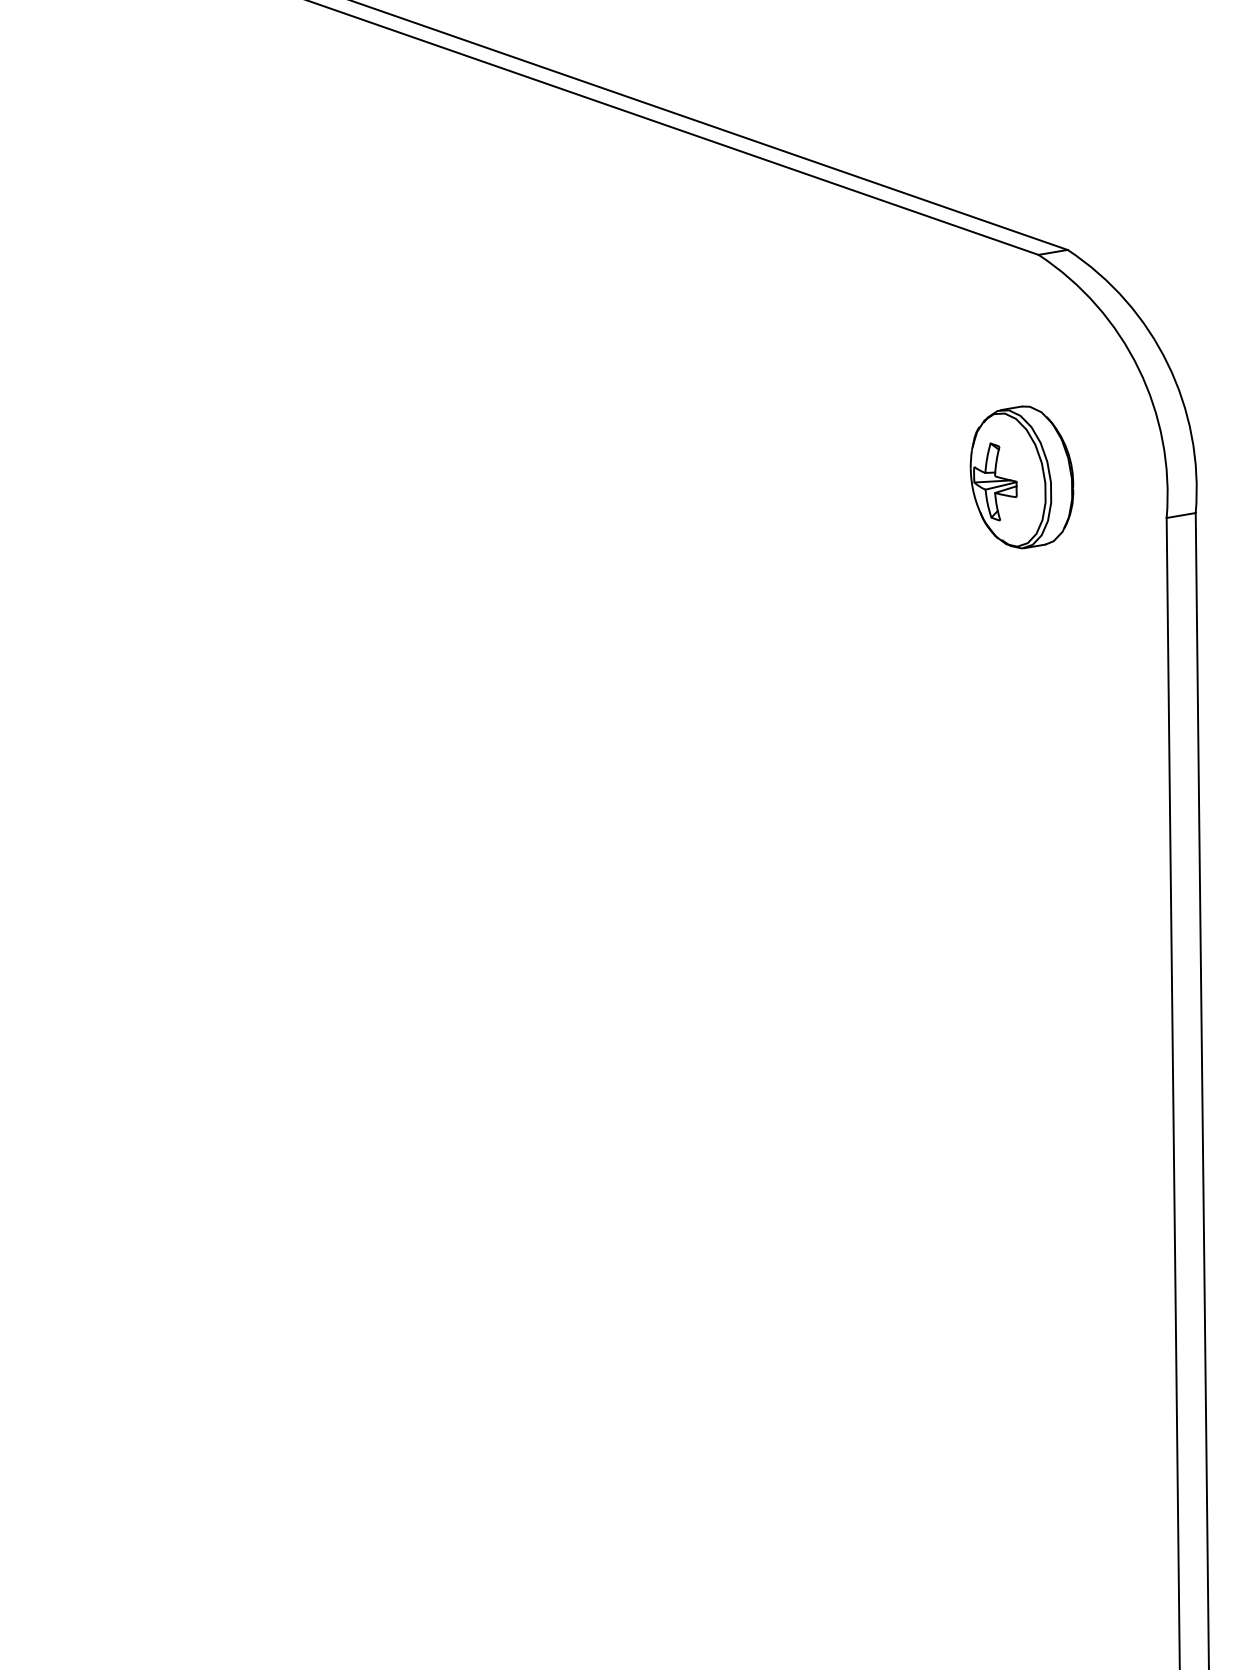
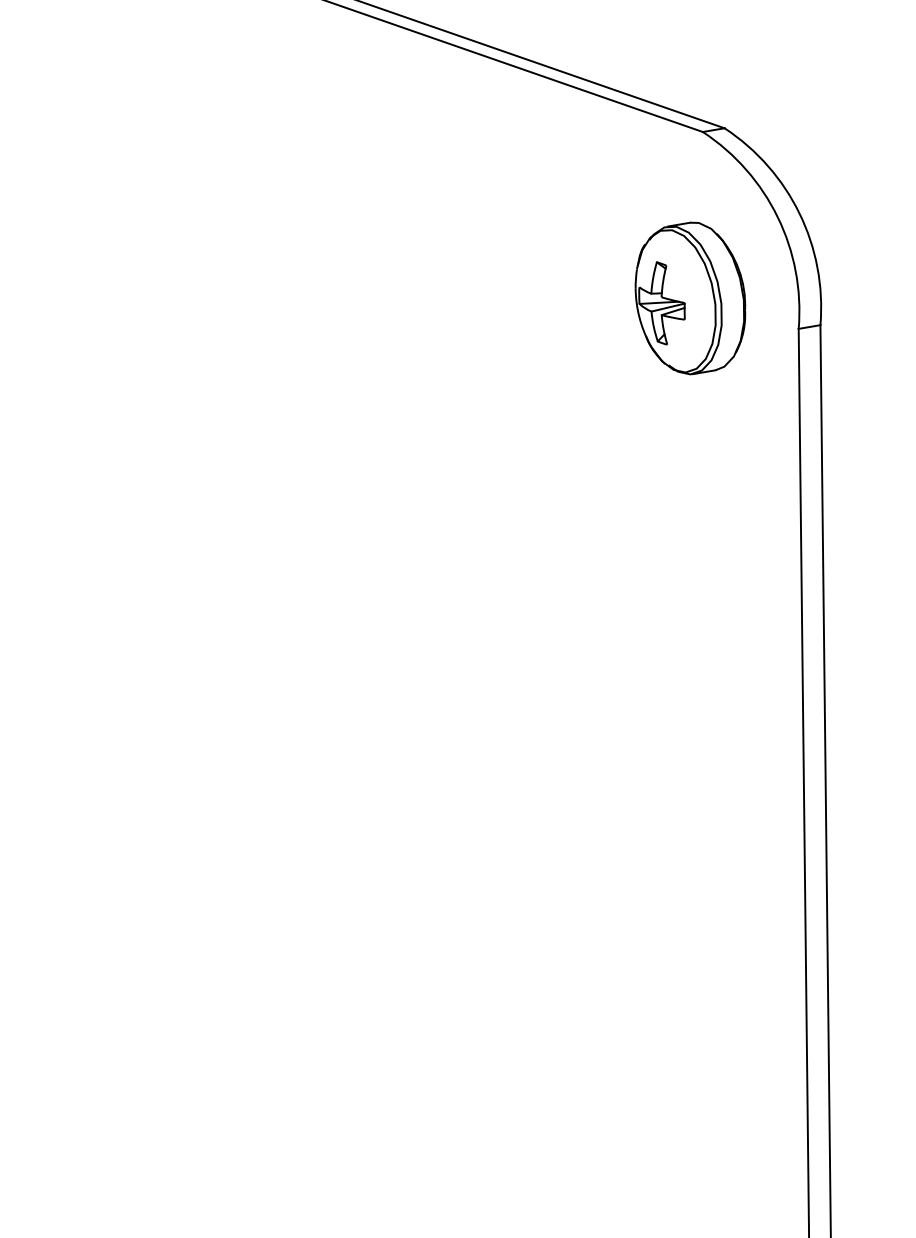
part: (1021, 477) -> (690, 298), size x1.43

